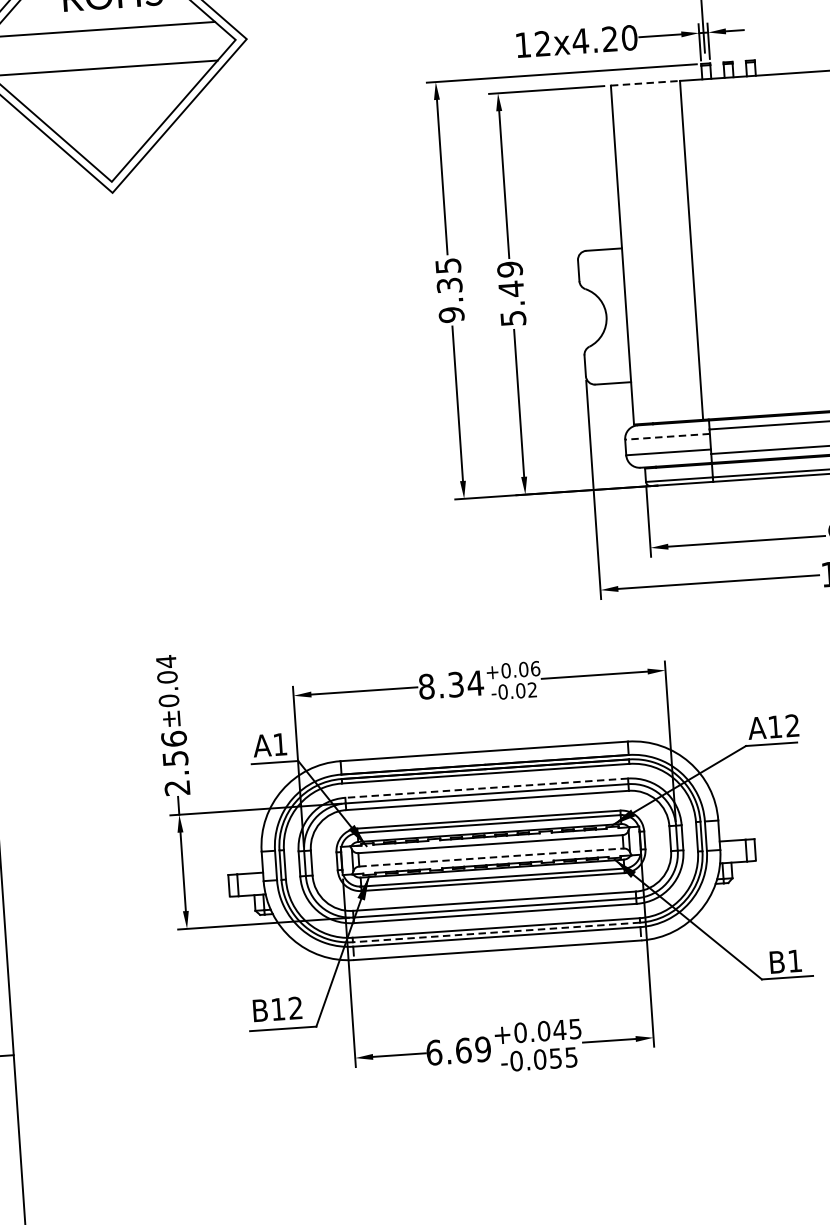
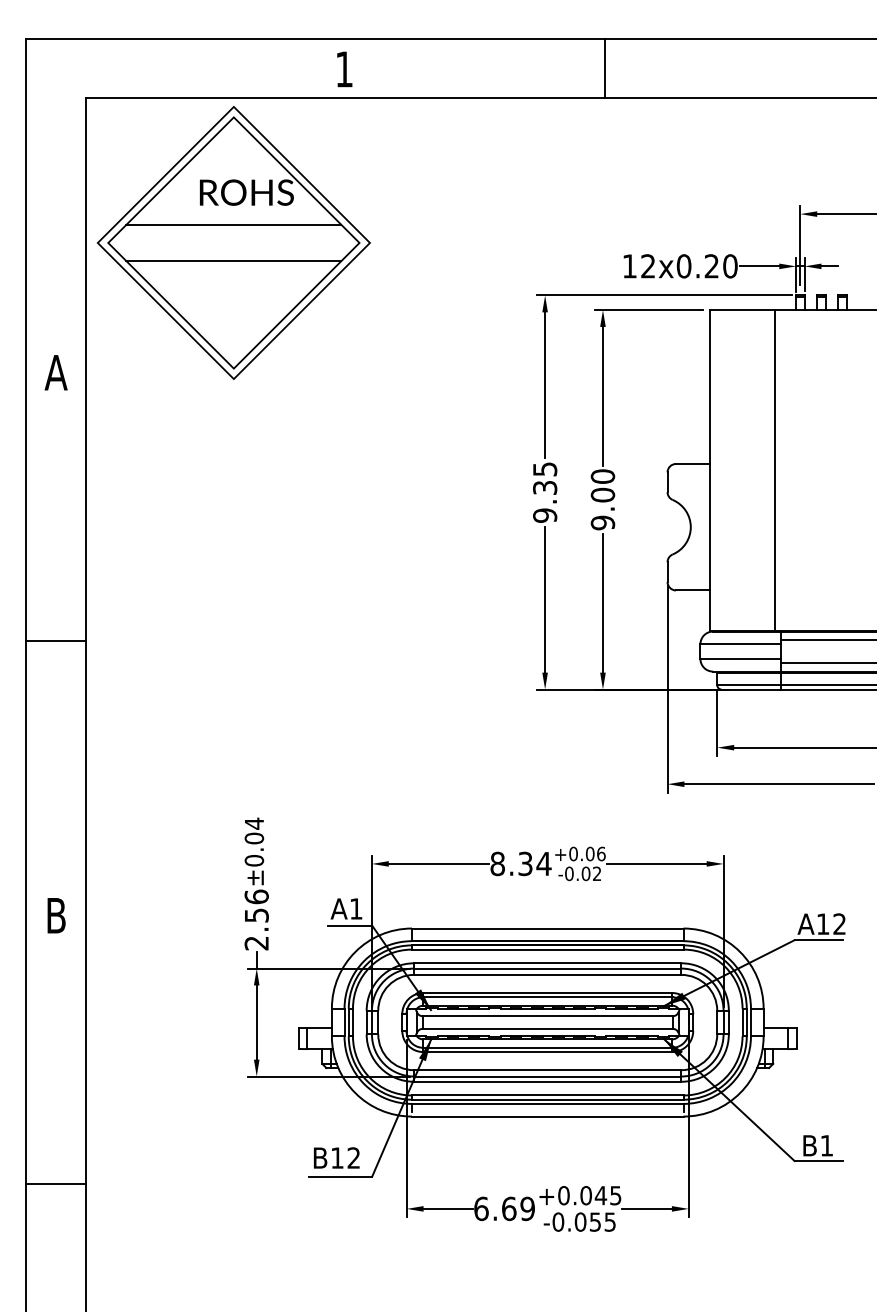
text: (580, 41) -> (683, 266), 12x4.20 -> 12x0.20
line: (645, 83) -> (742, 310), dashed -> solid
text: (511, 293) -> (602, 499), 5.49 -> 9.00
line: (667, 437) -> (740, 644), dashed -> solid
line: (486, 788) -> (547, 963), dashed -> solid
line: (491, 857) -> (547, 1028), dashed -> solid
line: (496, 932) -> (547, 1099), dashed -> solid

